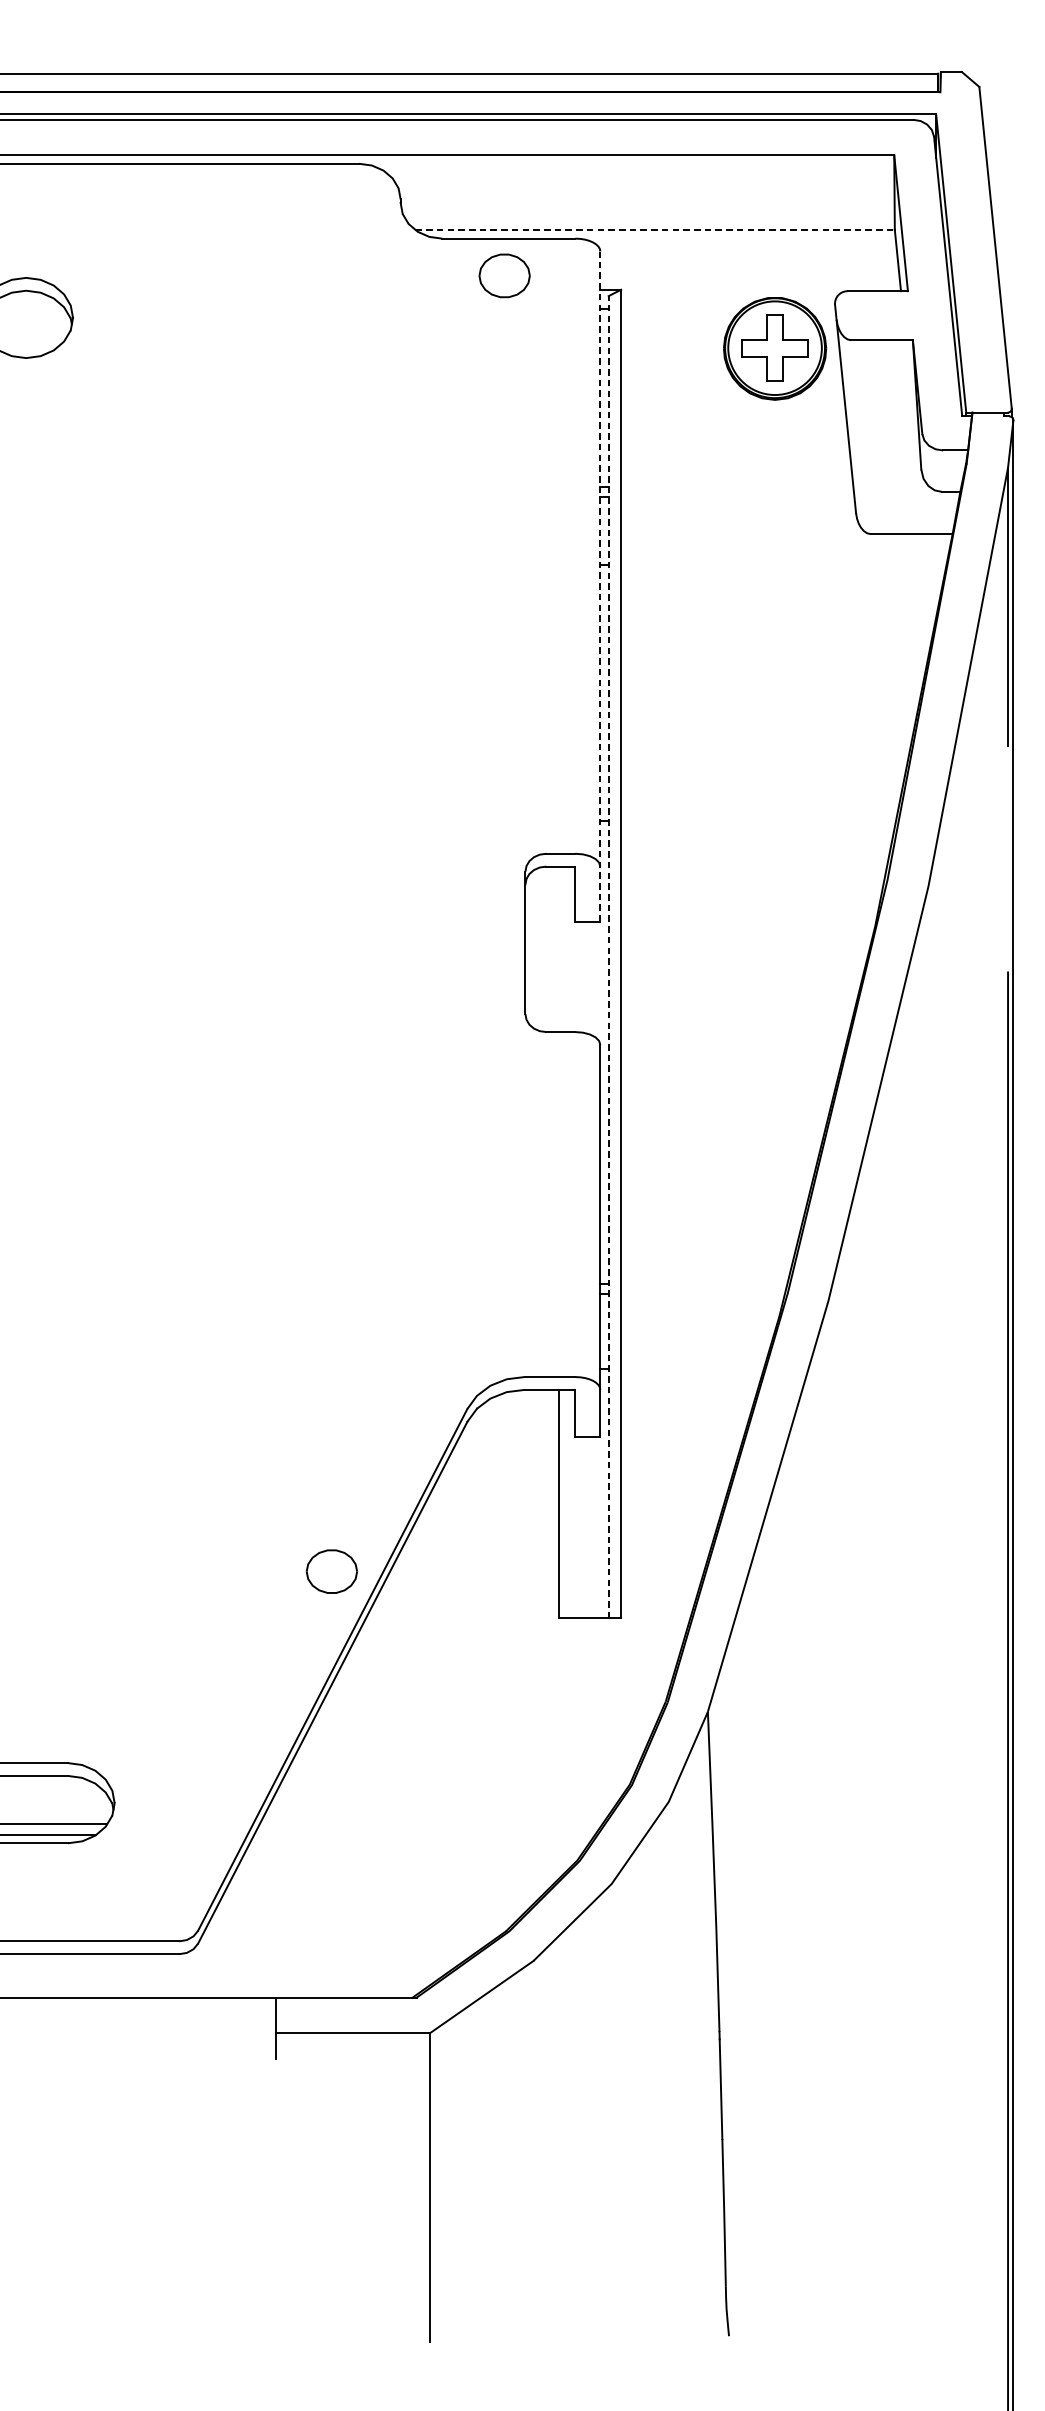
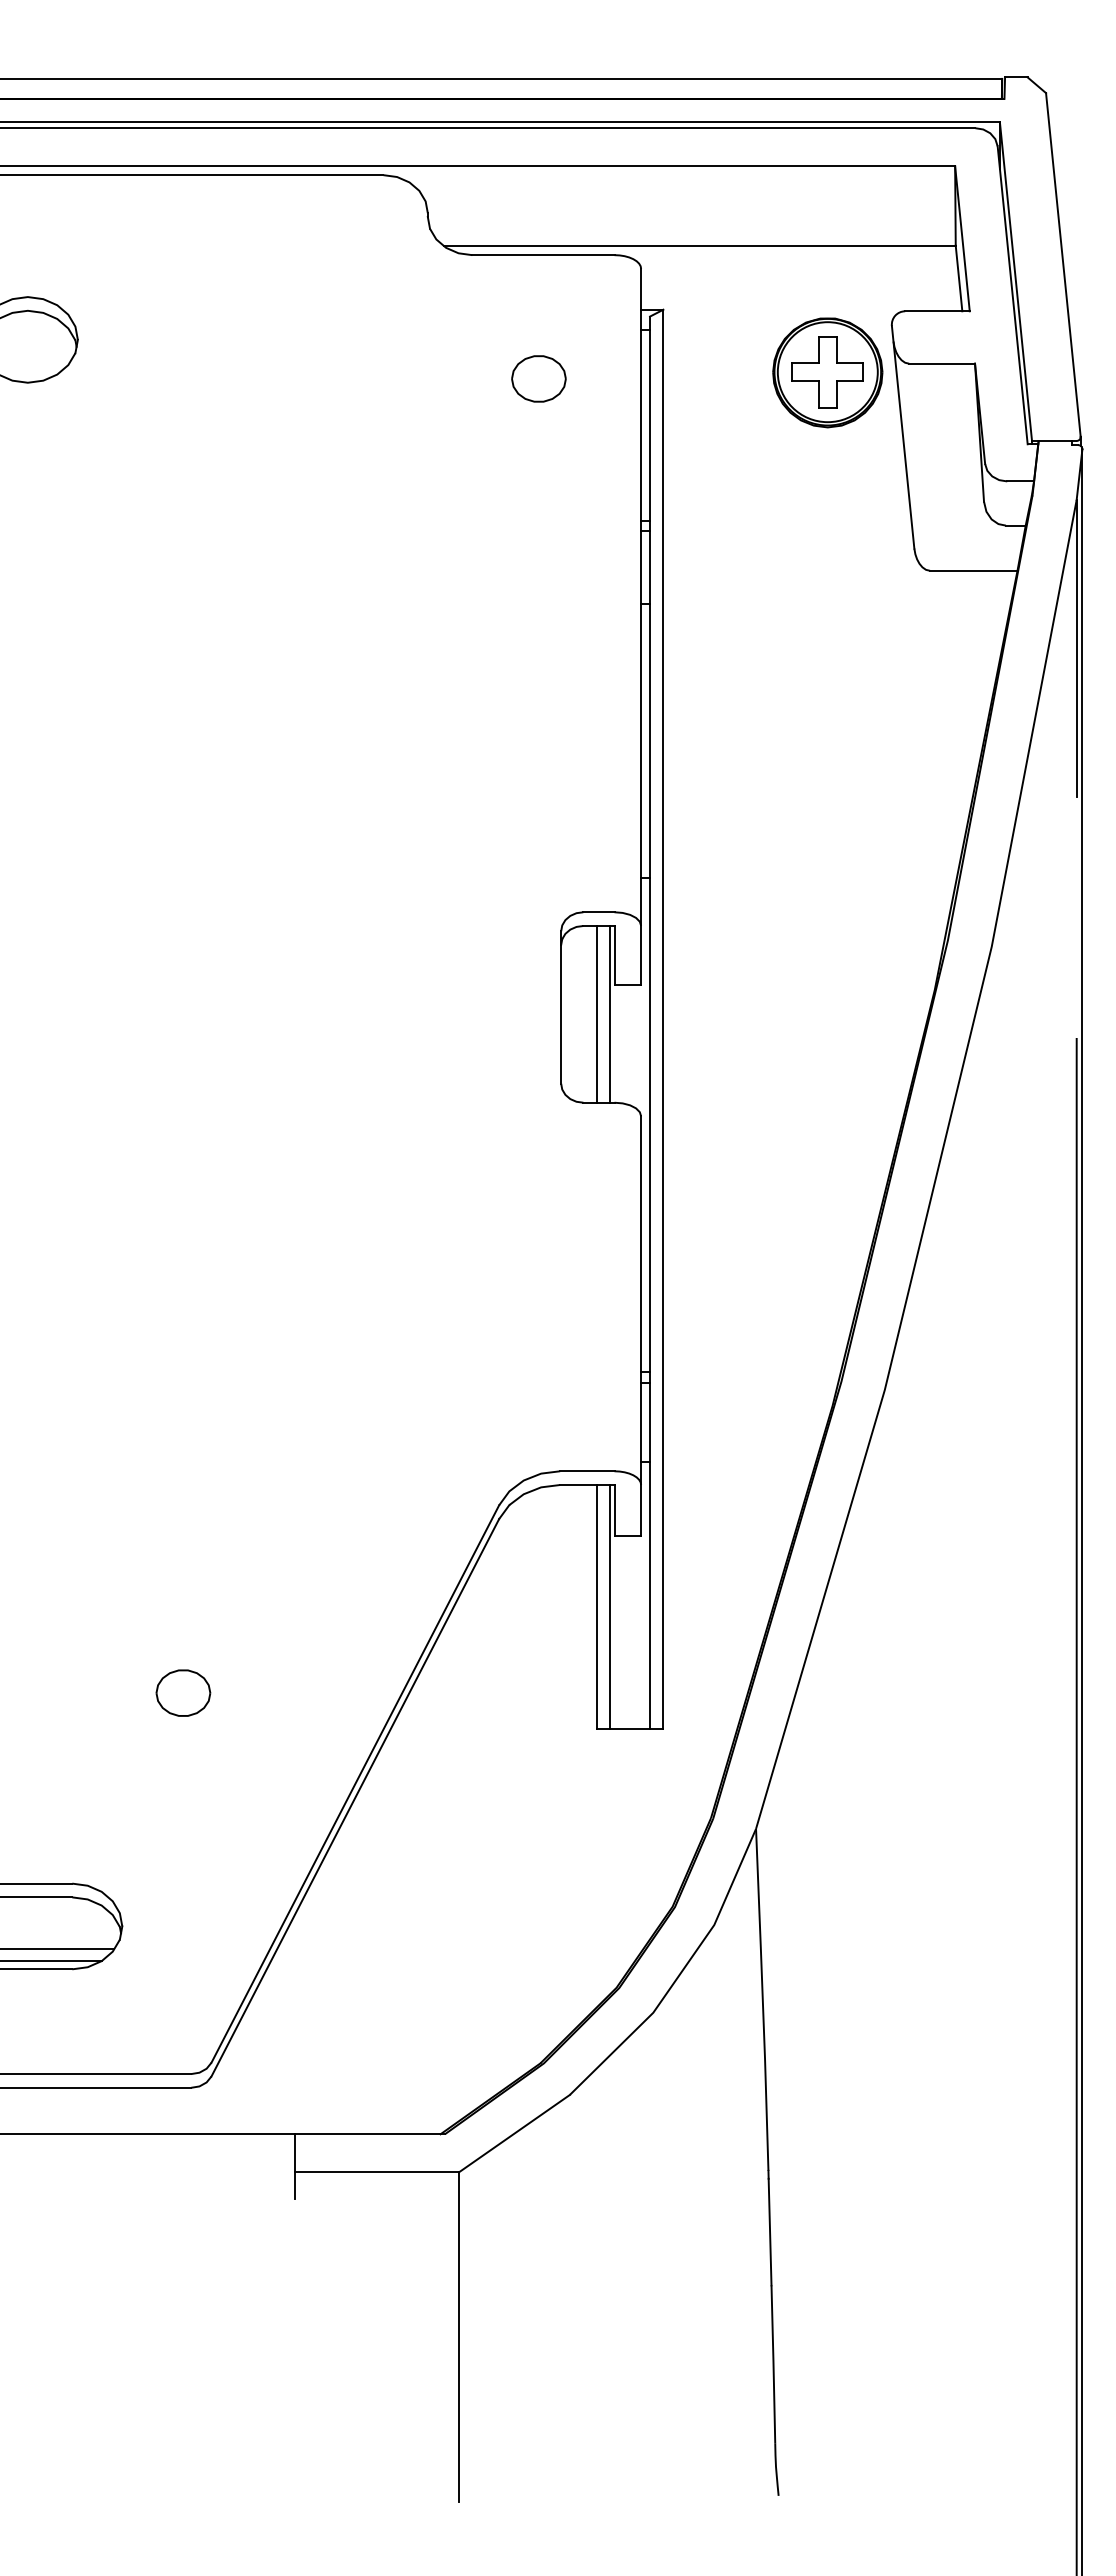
line: (655, 229) -> (700, 245), dashed -> solid
part: (504, 275) -> (538, 378), moved
line: (600, 586) -> (641, 626), dashed -> solid
line: (558, 948) -> (596, 1013), added
line: (571, 948) -> (610, 1013), added
line: (609, 956) -> (650, 1022), dashed -> solid
line: (571, 1504) -> (610, 1607), added
part: (332, 1571) -> (183, 1692), moved

